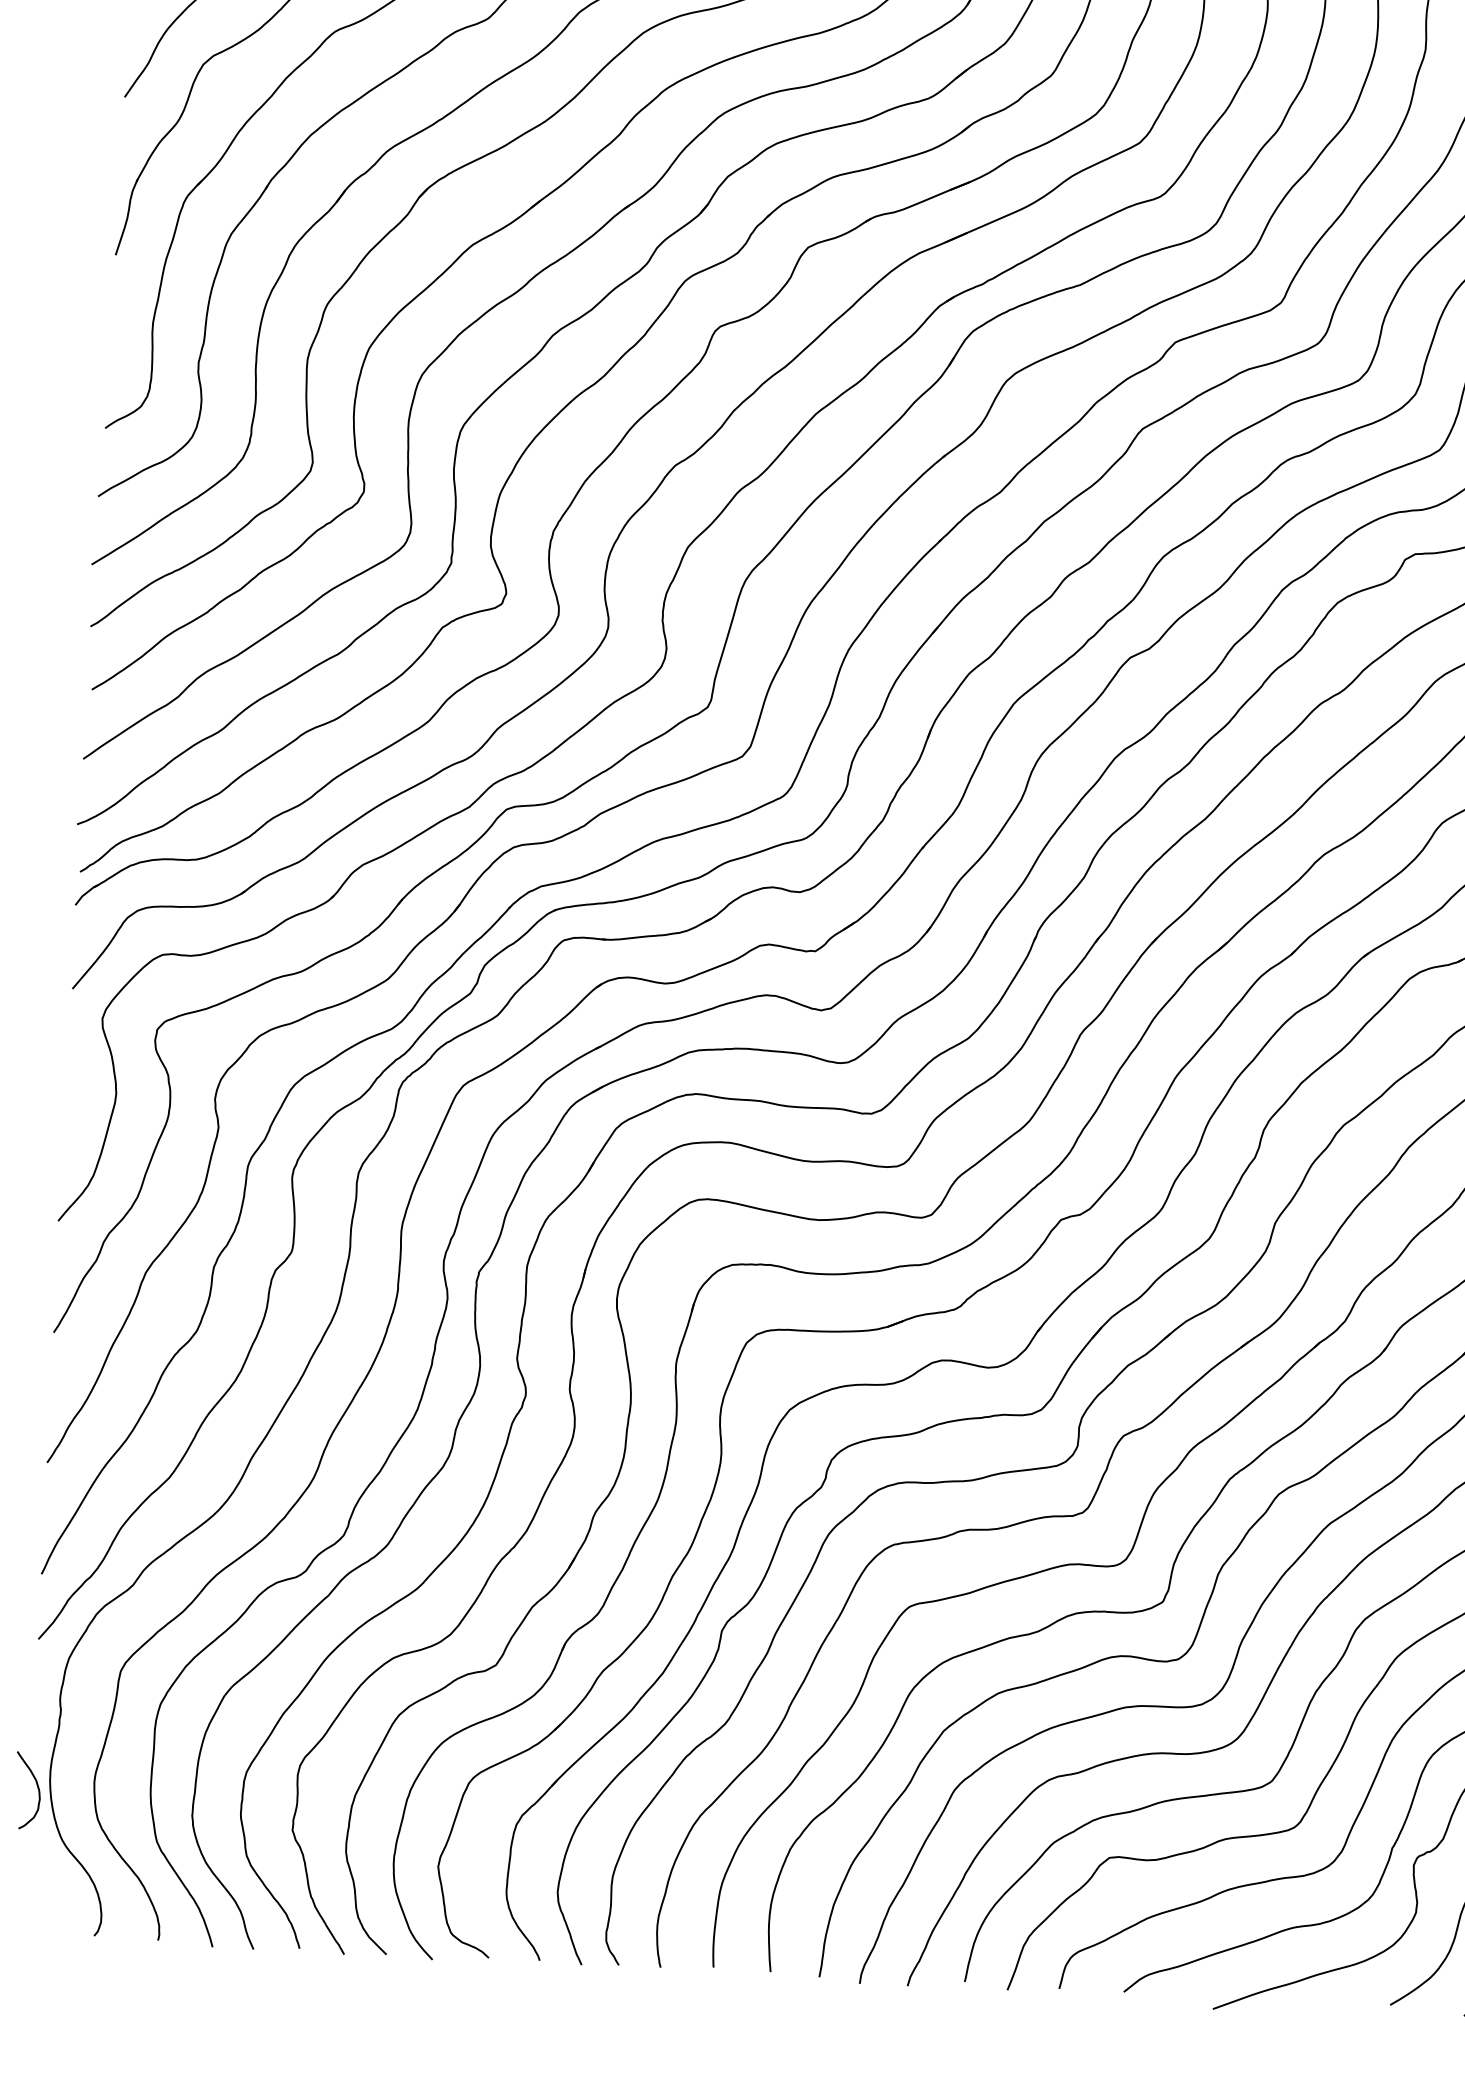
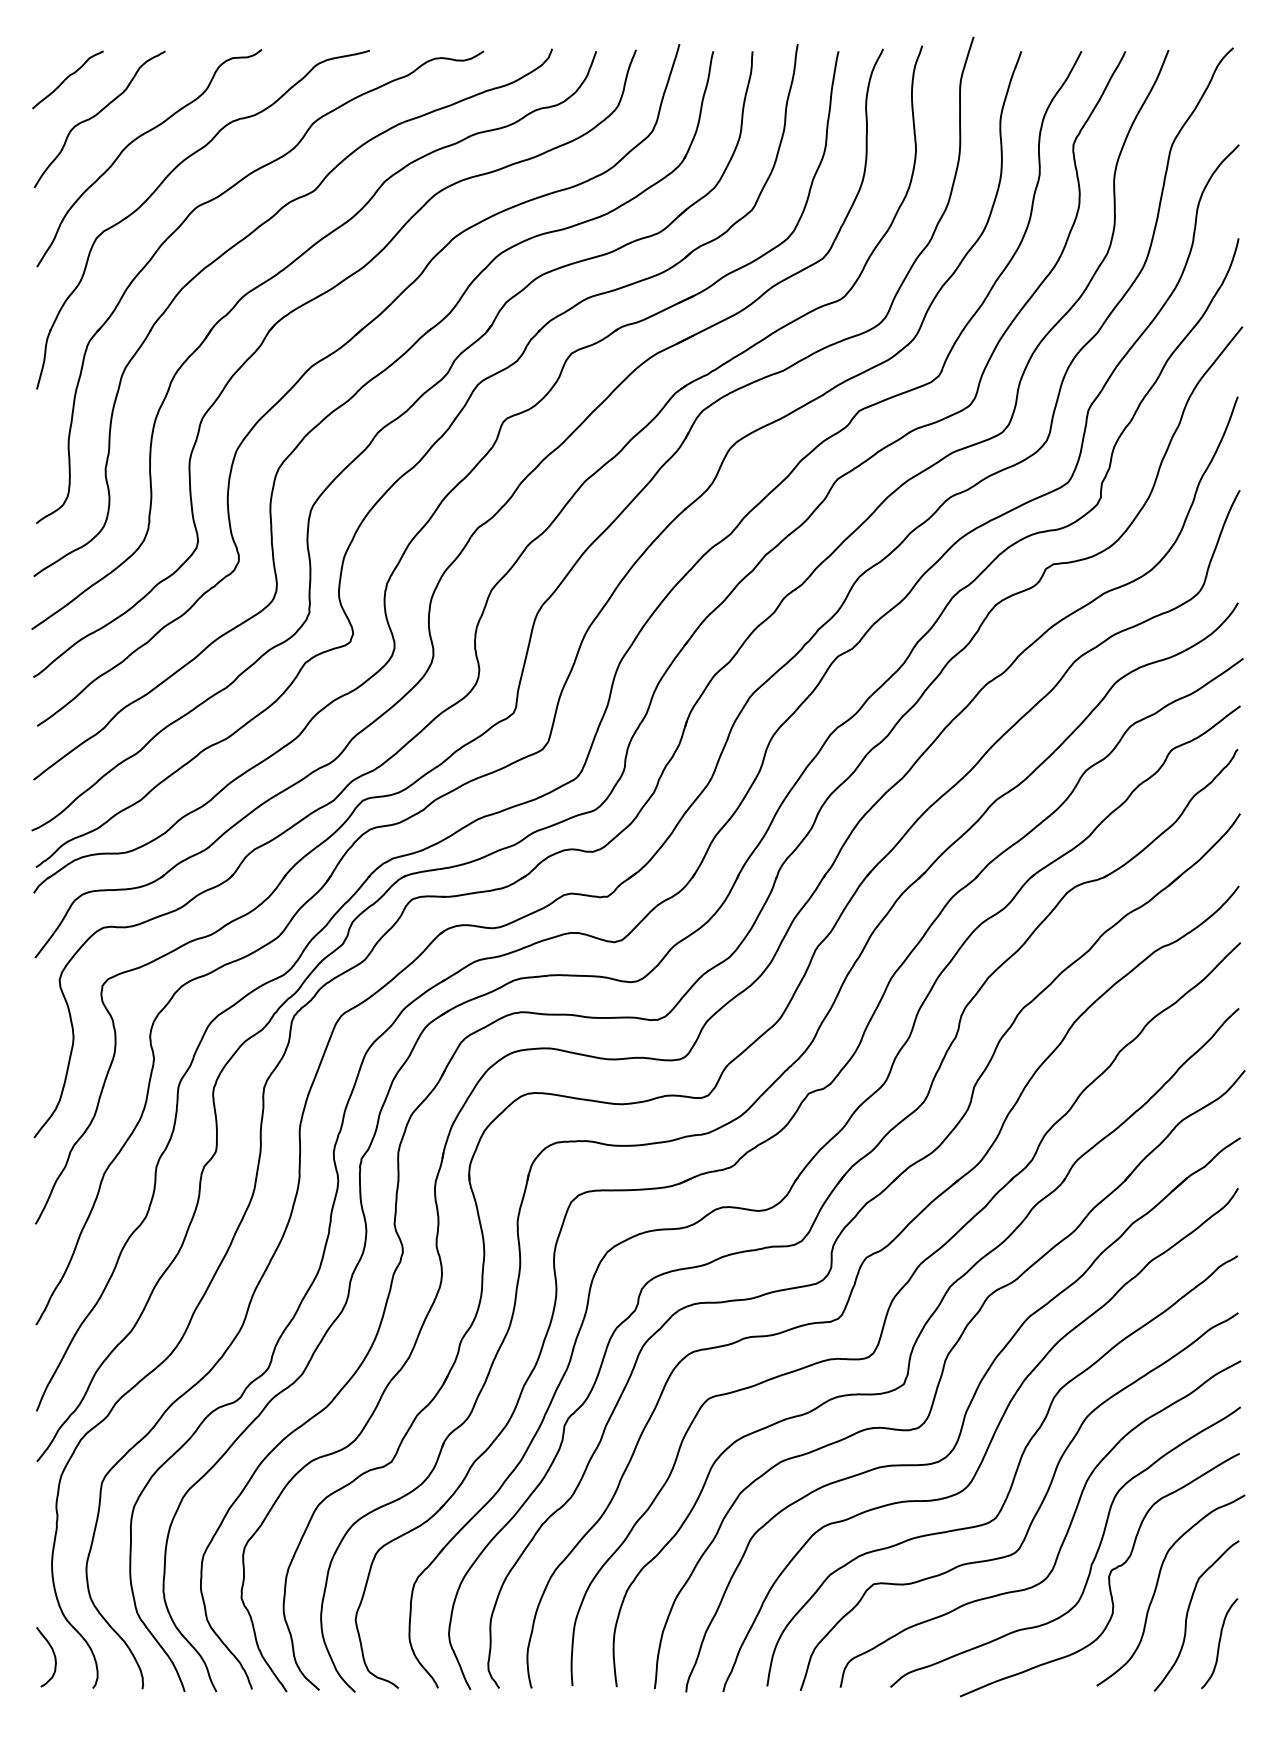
curve: (37, 1789) -> (53, 1655), moved

